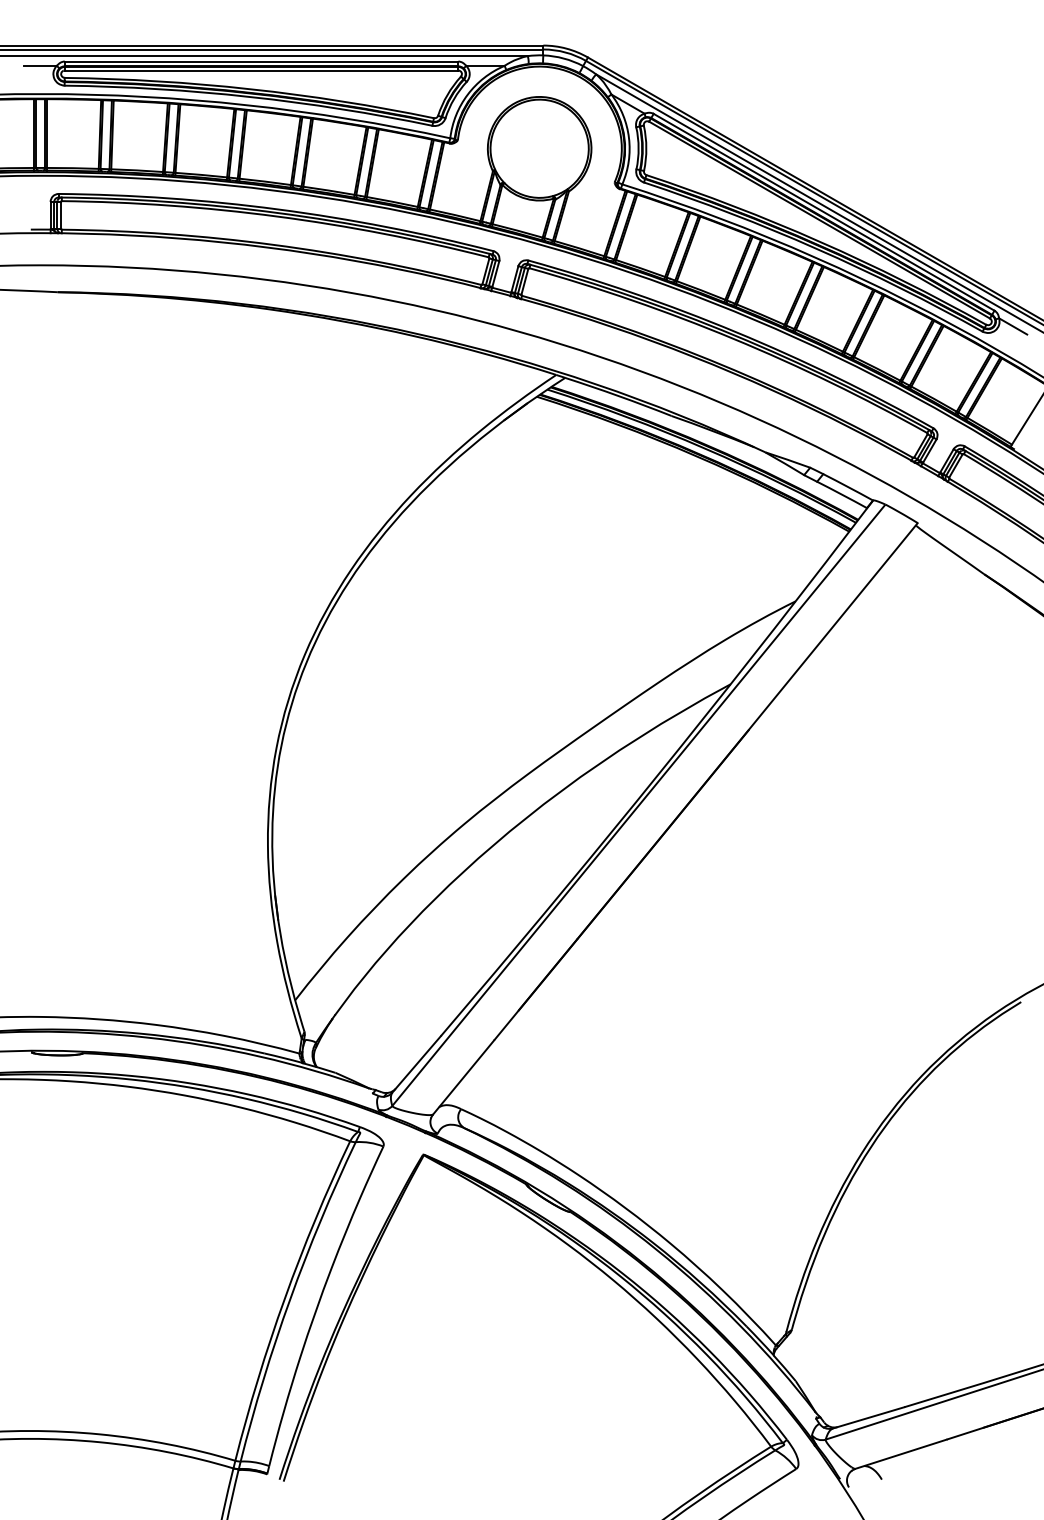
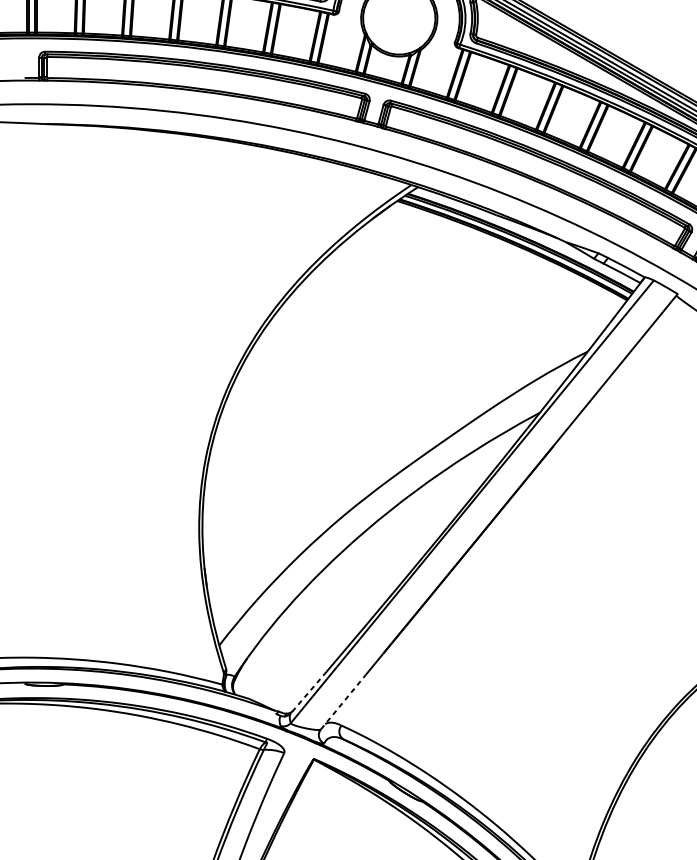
line: (416, 1064) -> (308, 692), solid -> dashed
line: (463, 1077) -> (343, 702), solid -> dashed

